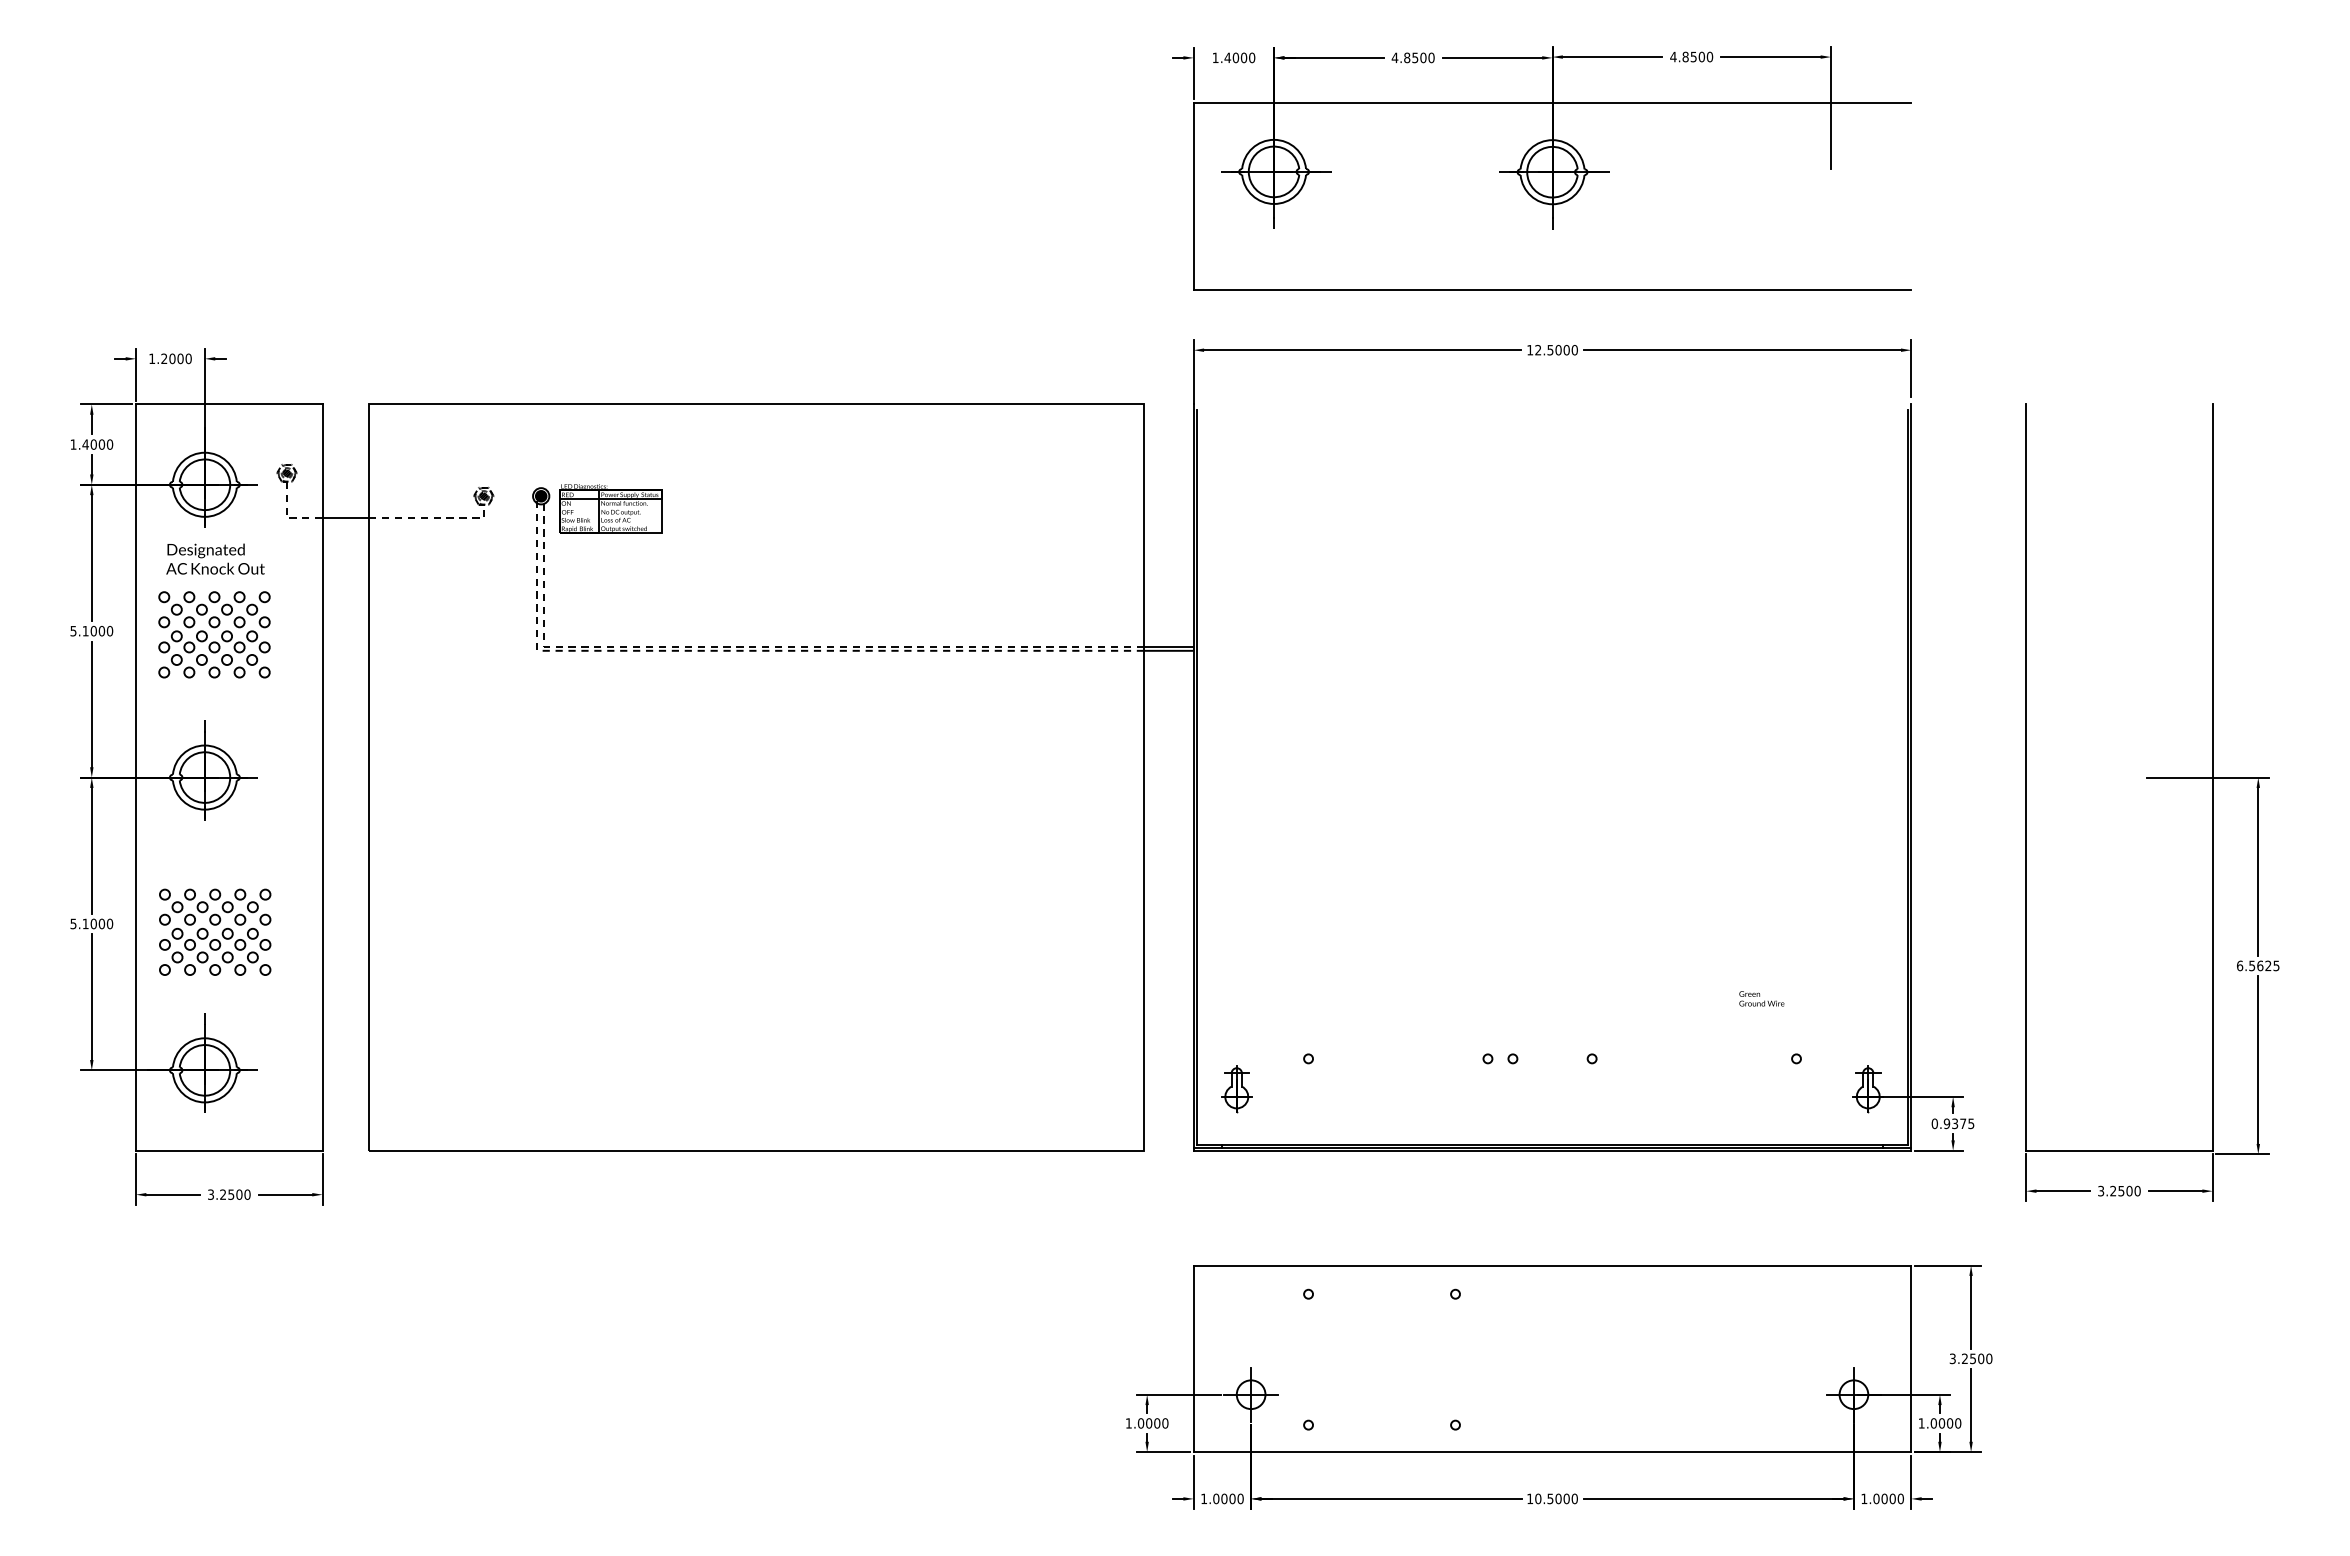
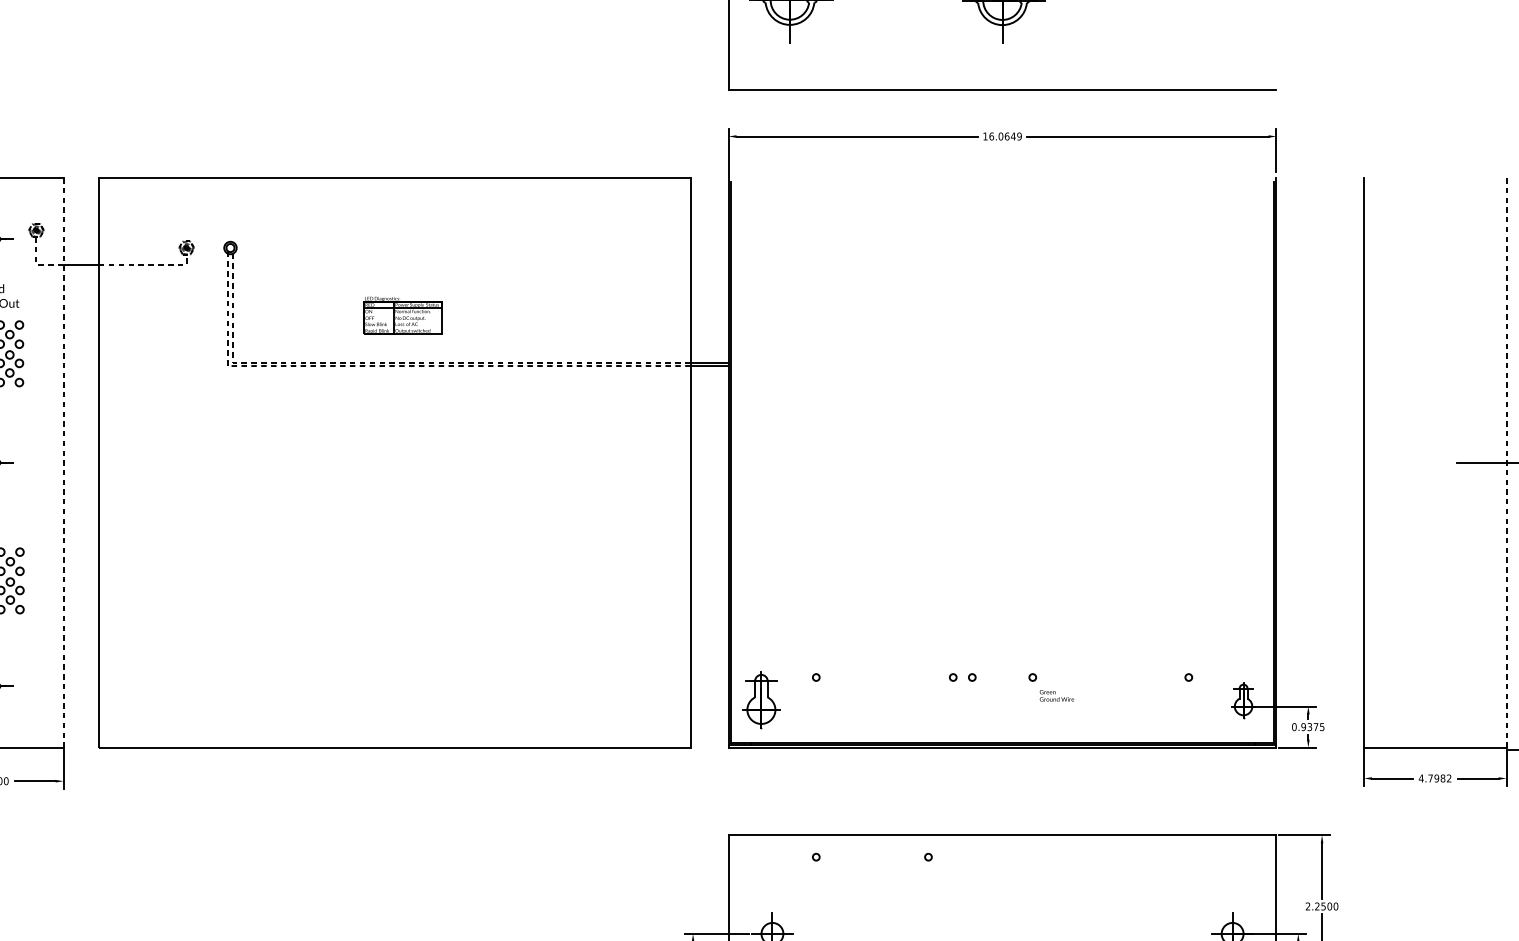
text: (1556, 349) -> (1005, 135), 12.5000 -> 16.0649
fill: (540, 495) -> (229, 247), removed
part: (610, 508) -> (402, 315), moved
line: (322, 777) -> (63, 462), solid -> dashed
line: (2212, 777) -> (1506, 462), solid -> dashed
text: (1761, 998) -> (1056, 695), moved
part: (1236, 1089) -> (761, 700), size x1.6
text: (2118, 1190) -> (1434, 777), 3.2500 -> 4.7982
text: (1952, 1359) -> (1307, 907), 3.2500 -> 2.2500

